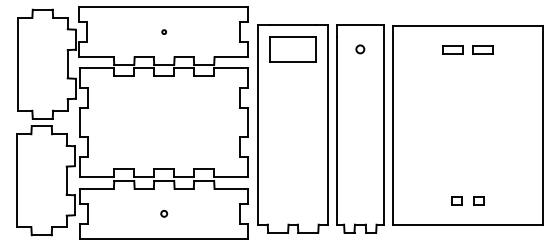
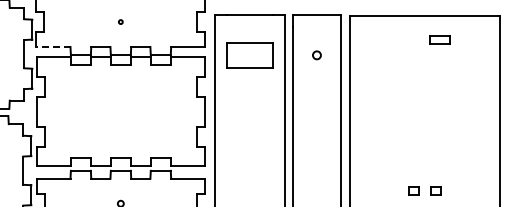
part: (292, 49) -> (249, 55), moved
circle: (360, 49) -> (317, 55), moved
part: (452, 49) -> (409, 39), removed
line: (97, 57) -> (54, 47), solid -> dashed

